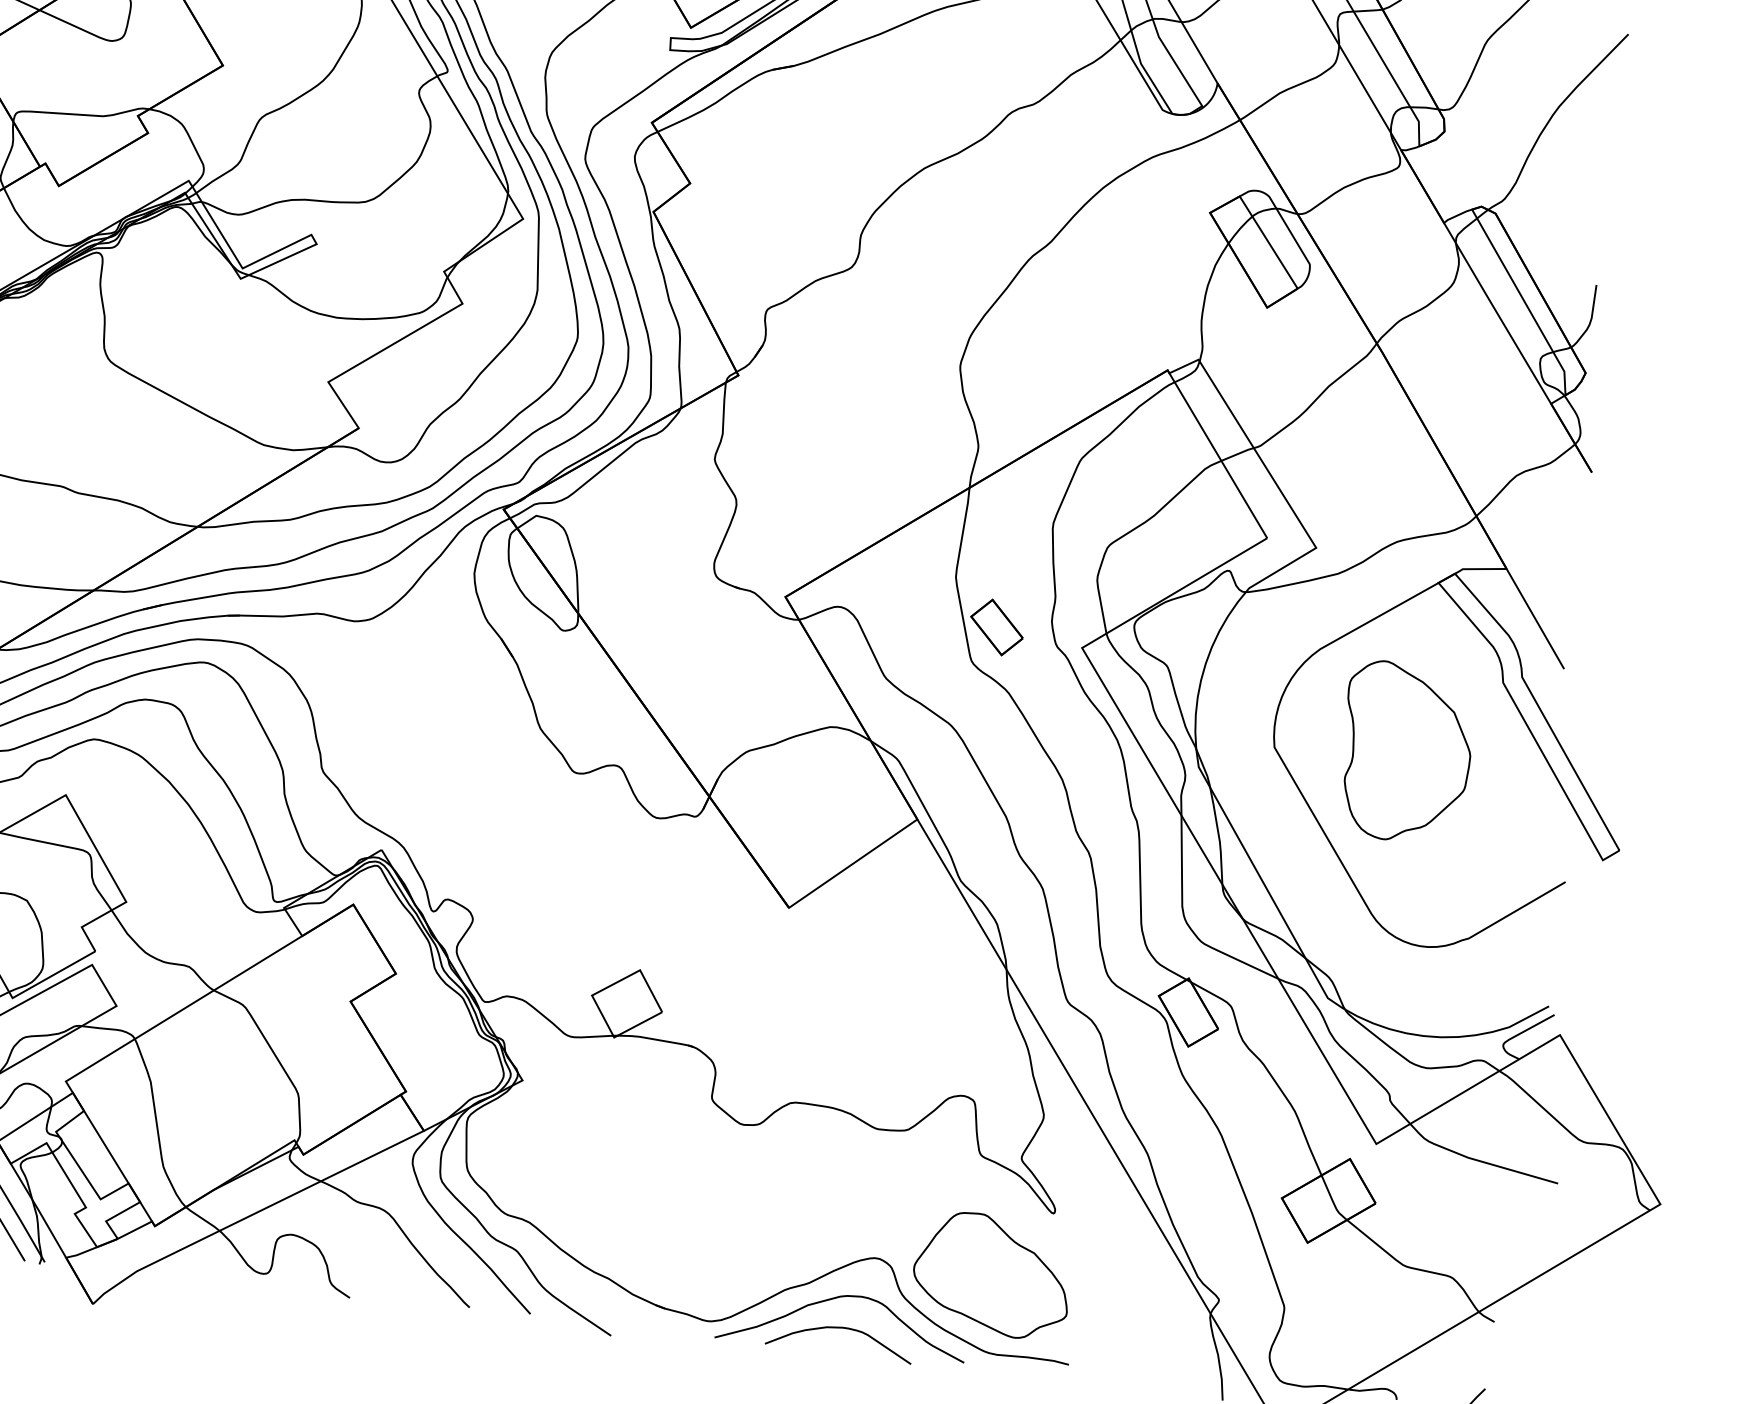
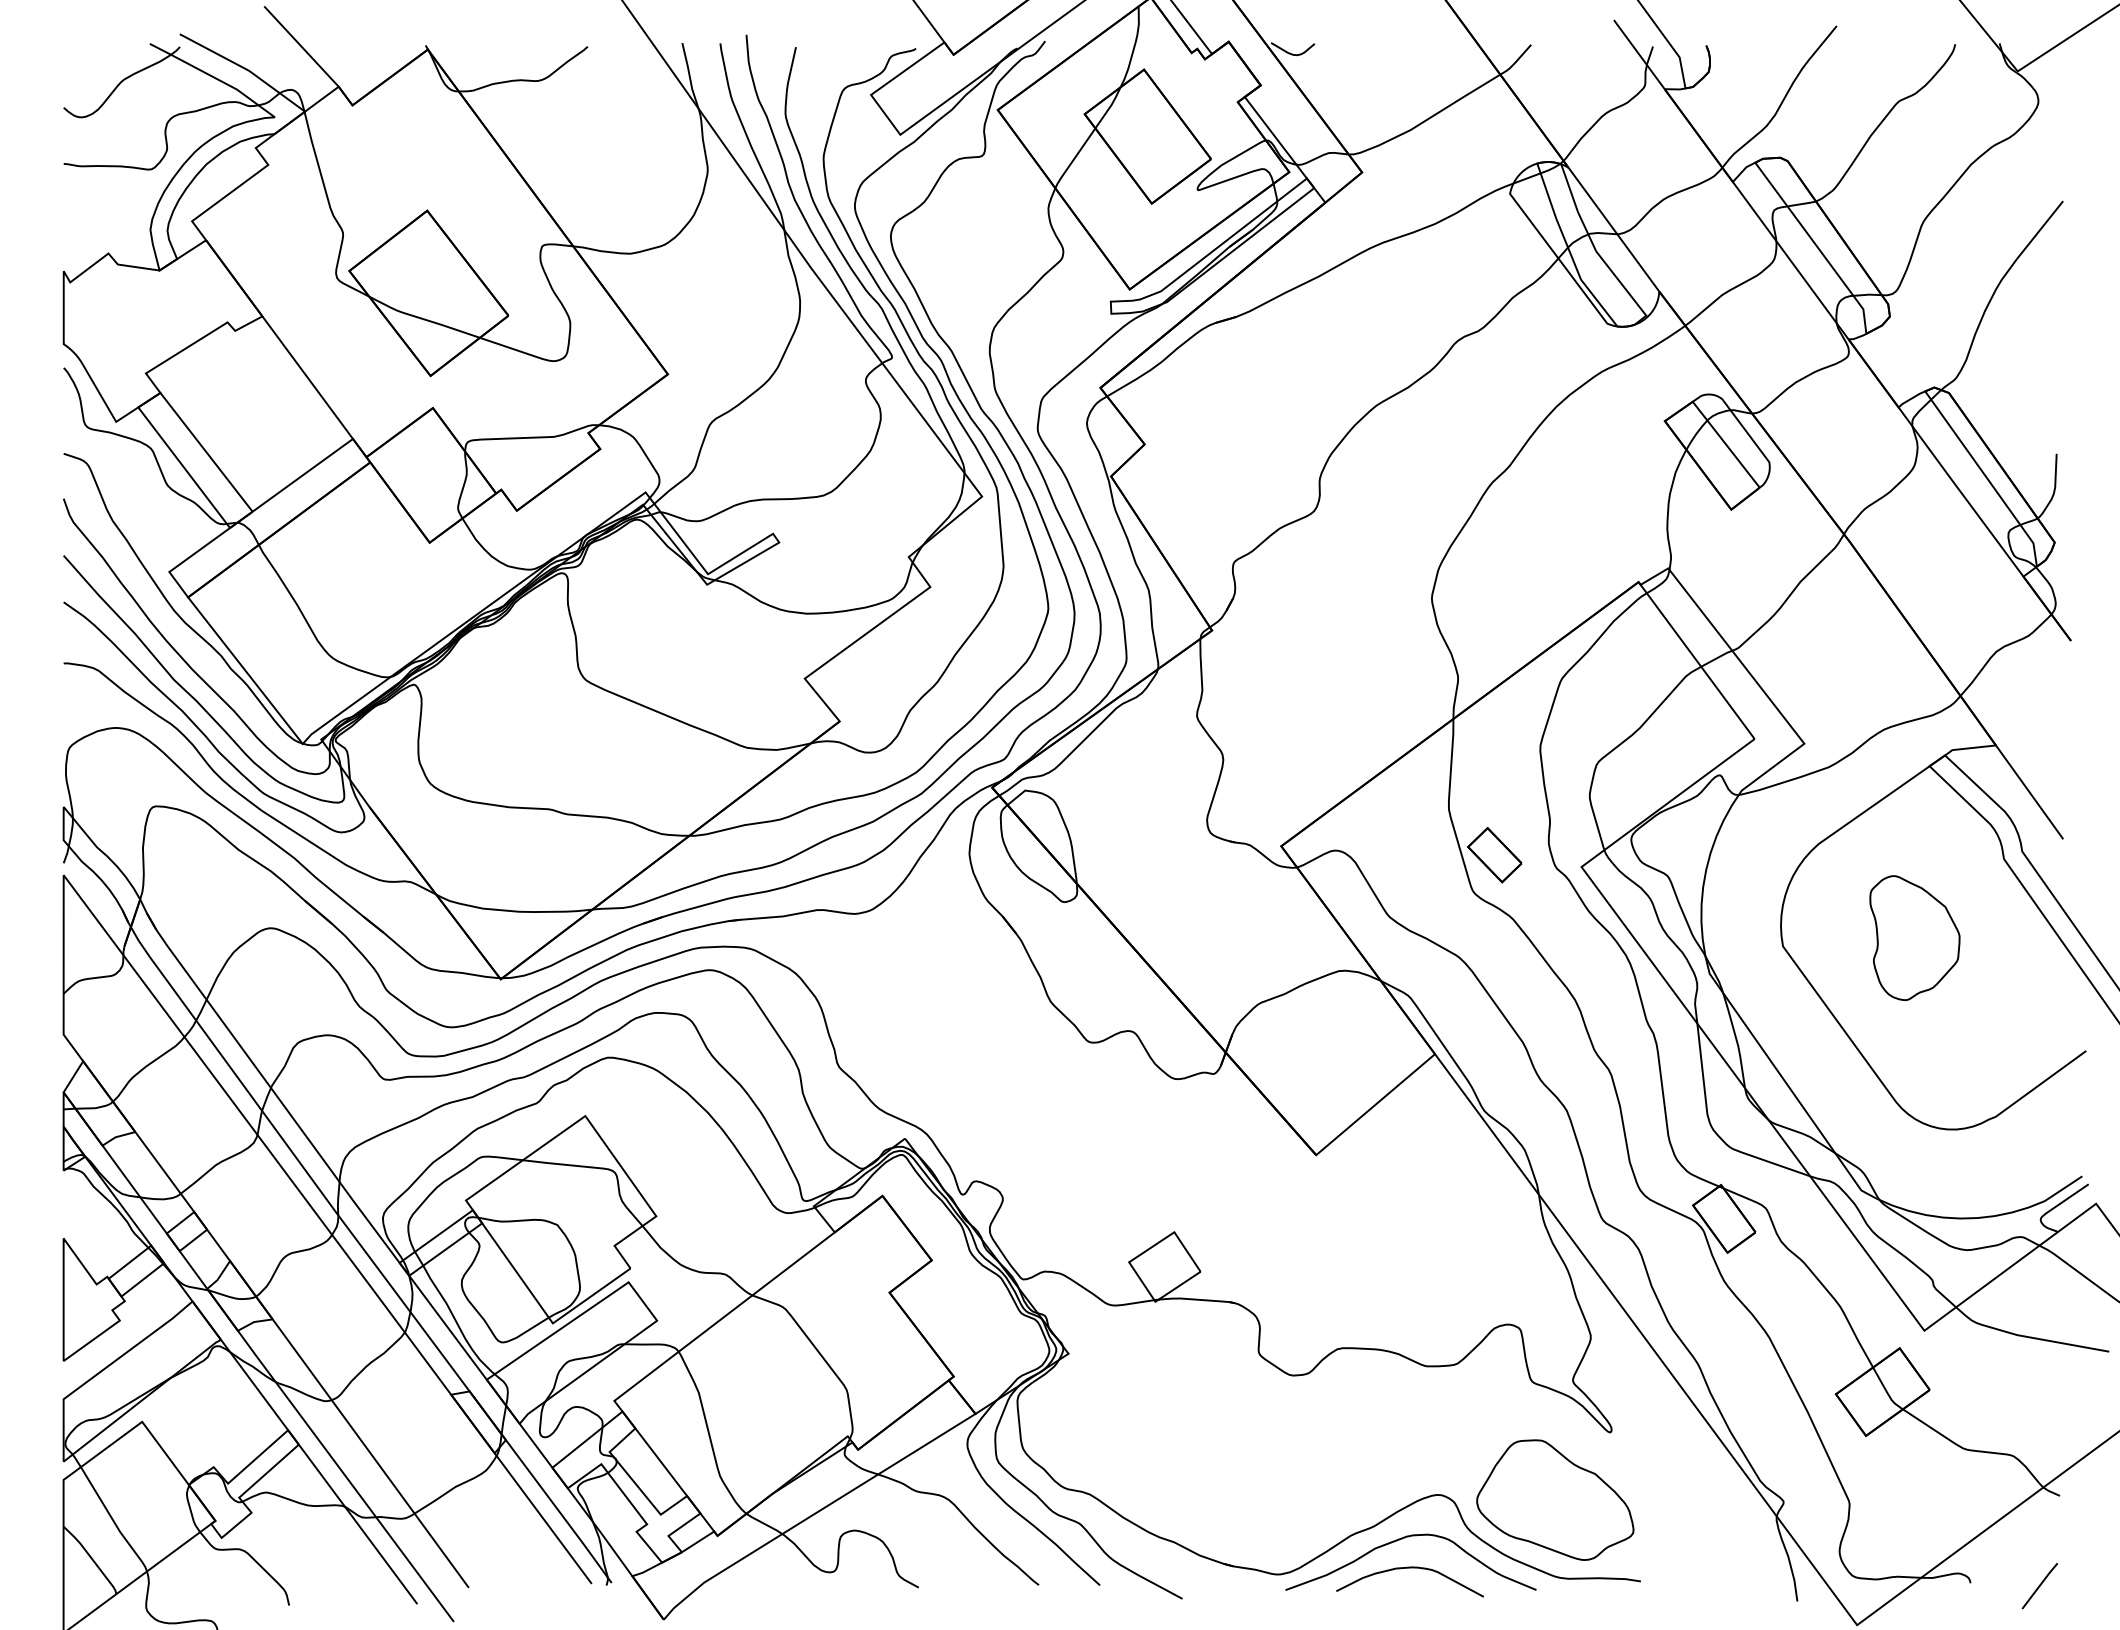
part: (1406, 751) -> (1914, 937), size x0.7

